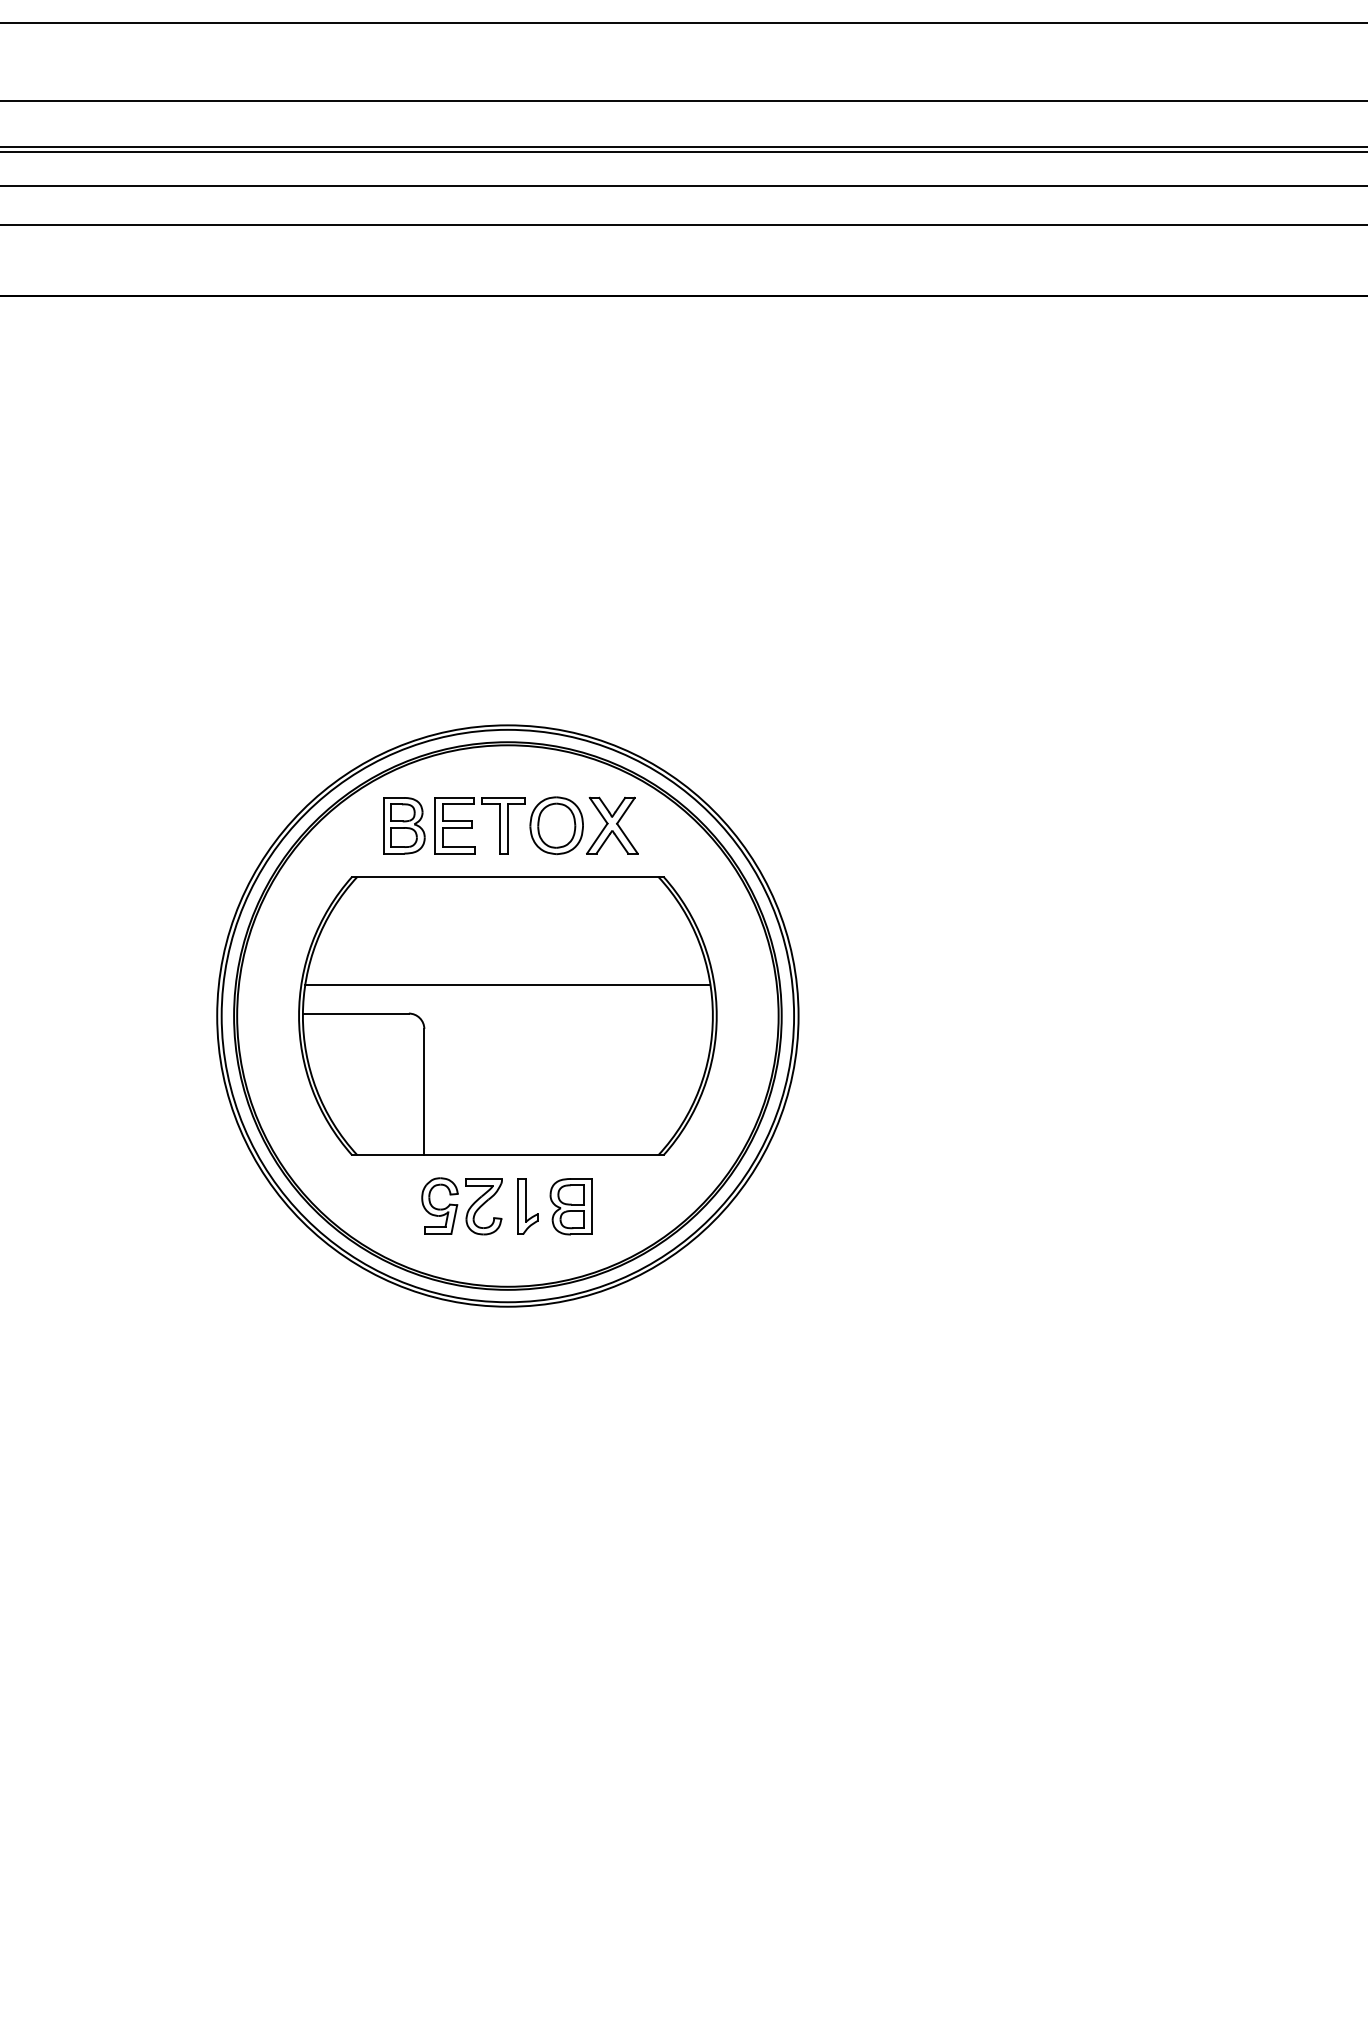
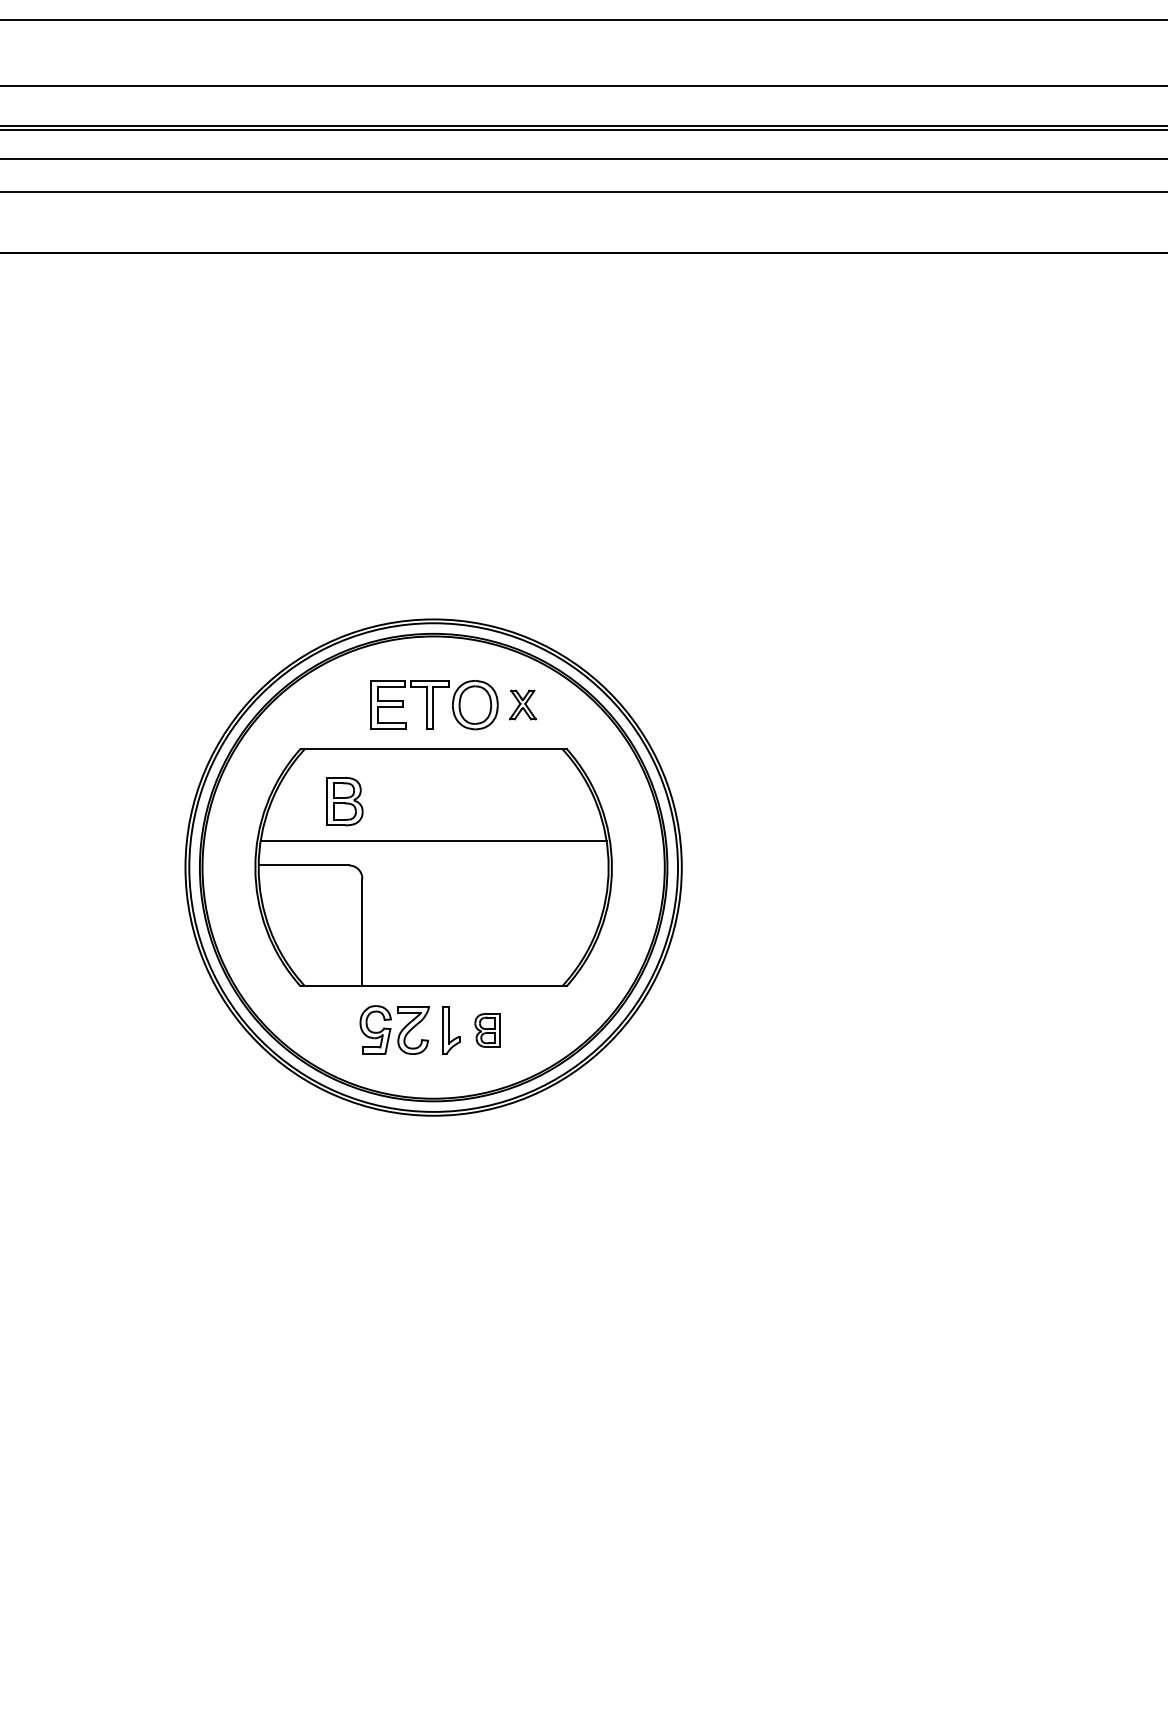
part: (404, 825) -> (345, 801), moved
part: (612, 825) -> (522, 704), size x0.6
part: (570, 1206) -> (487, 1030), size x0.7

